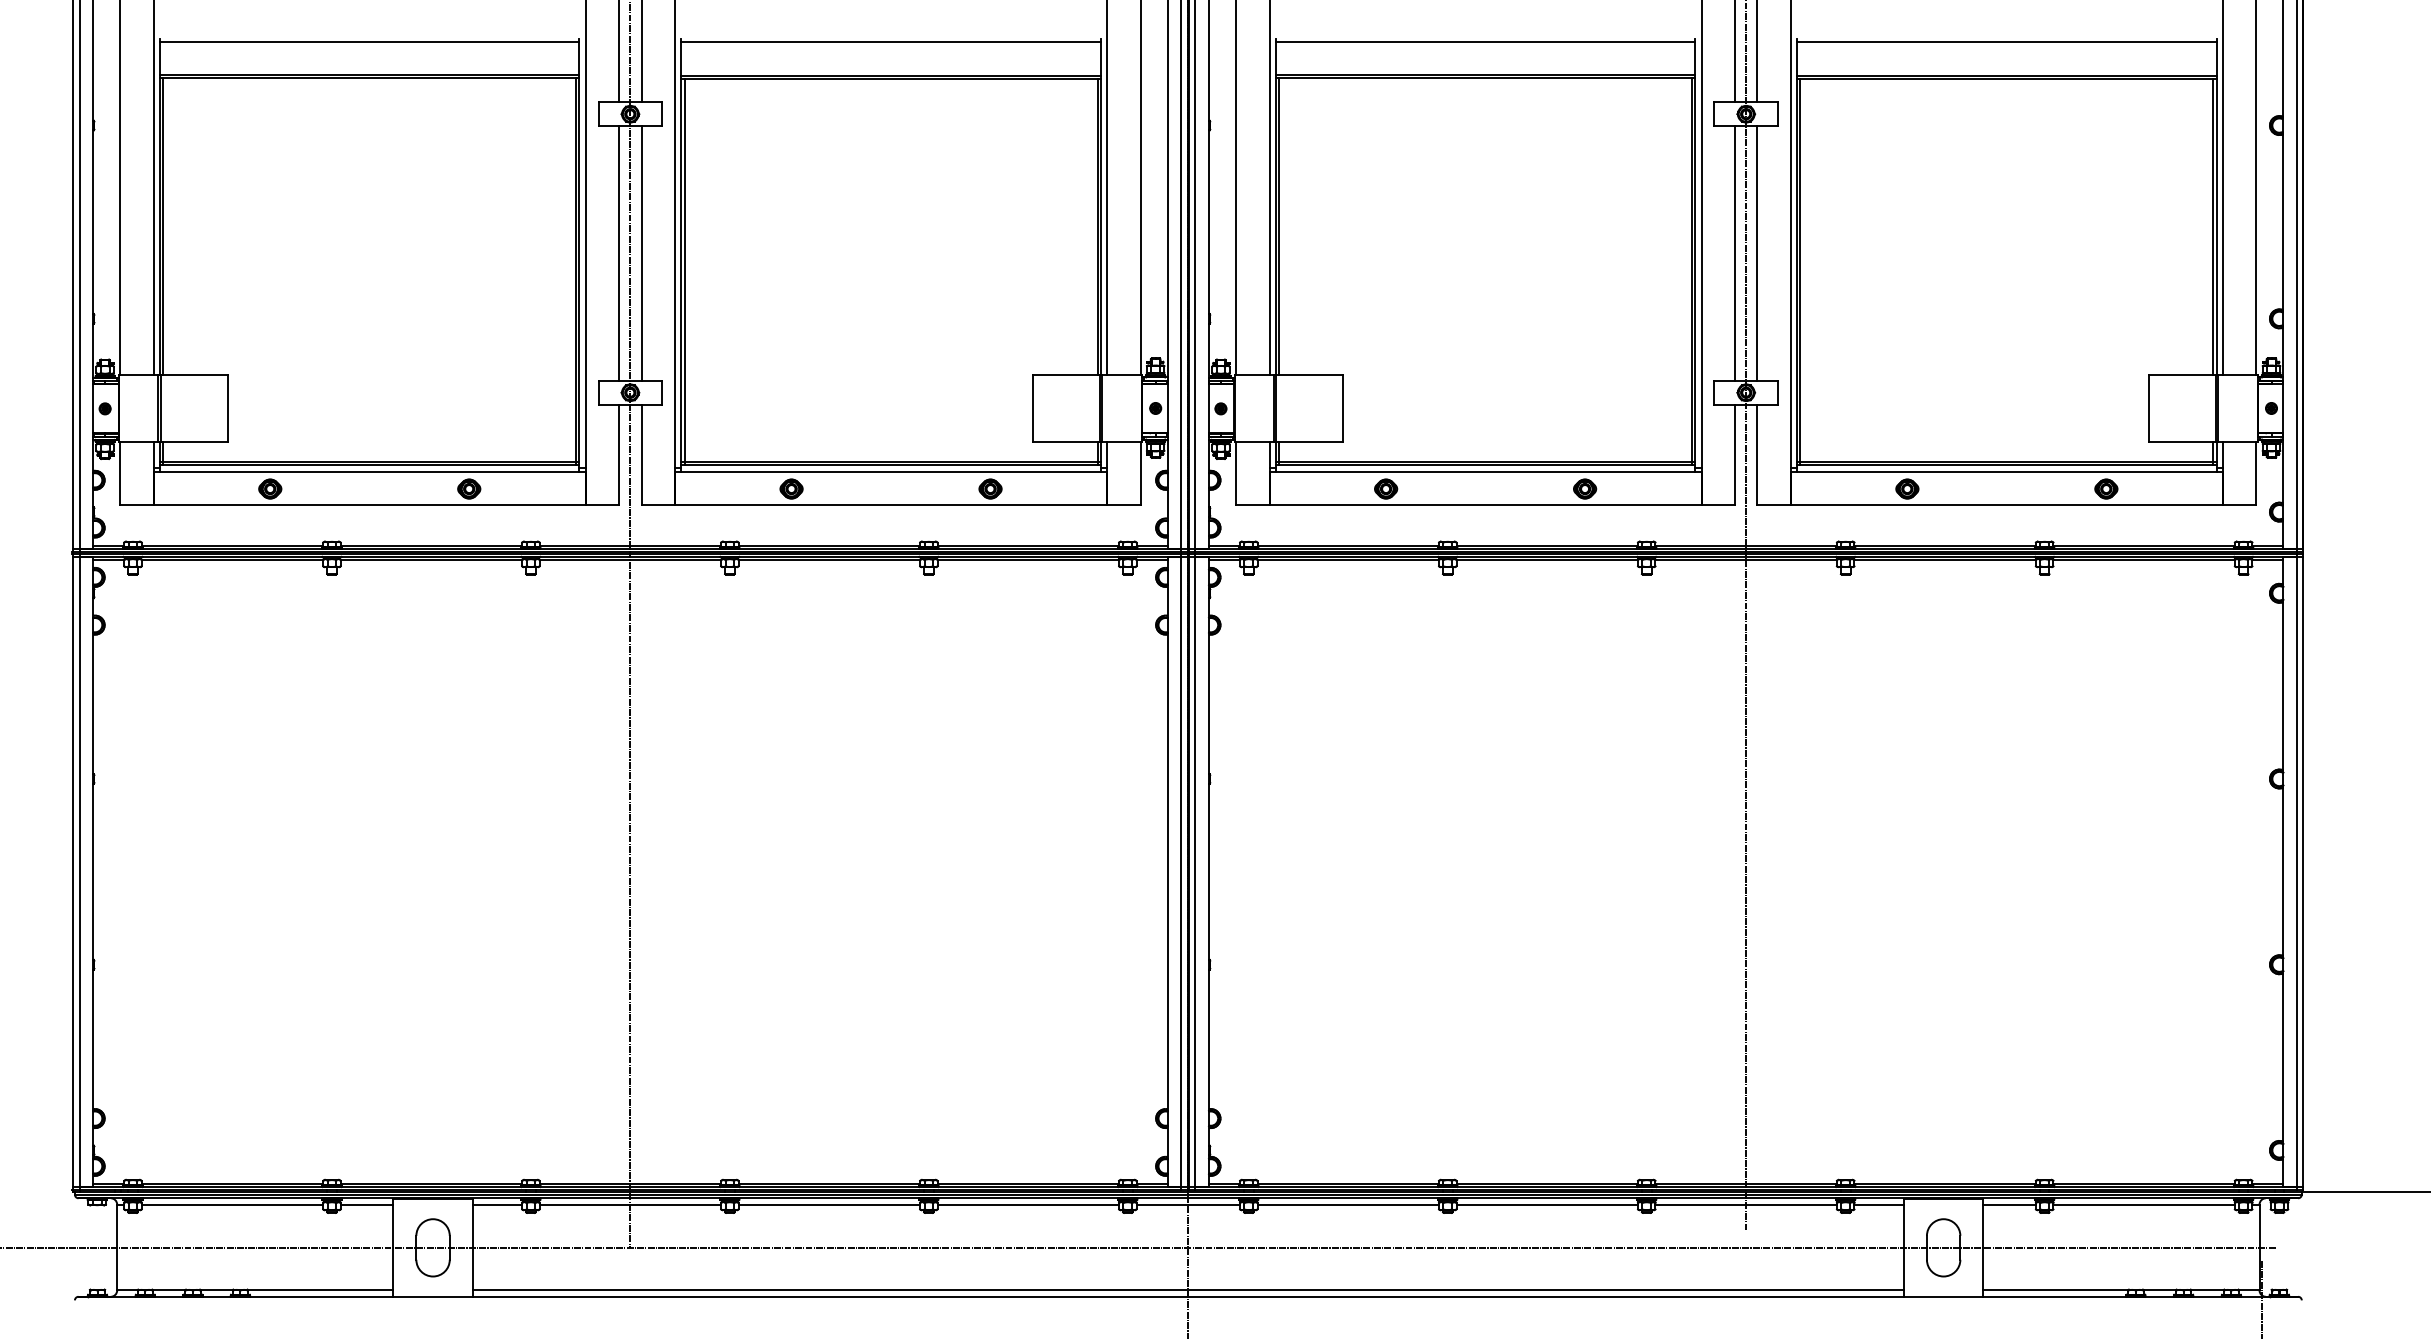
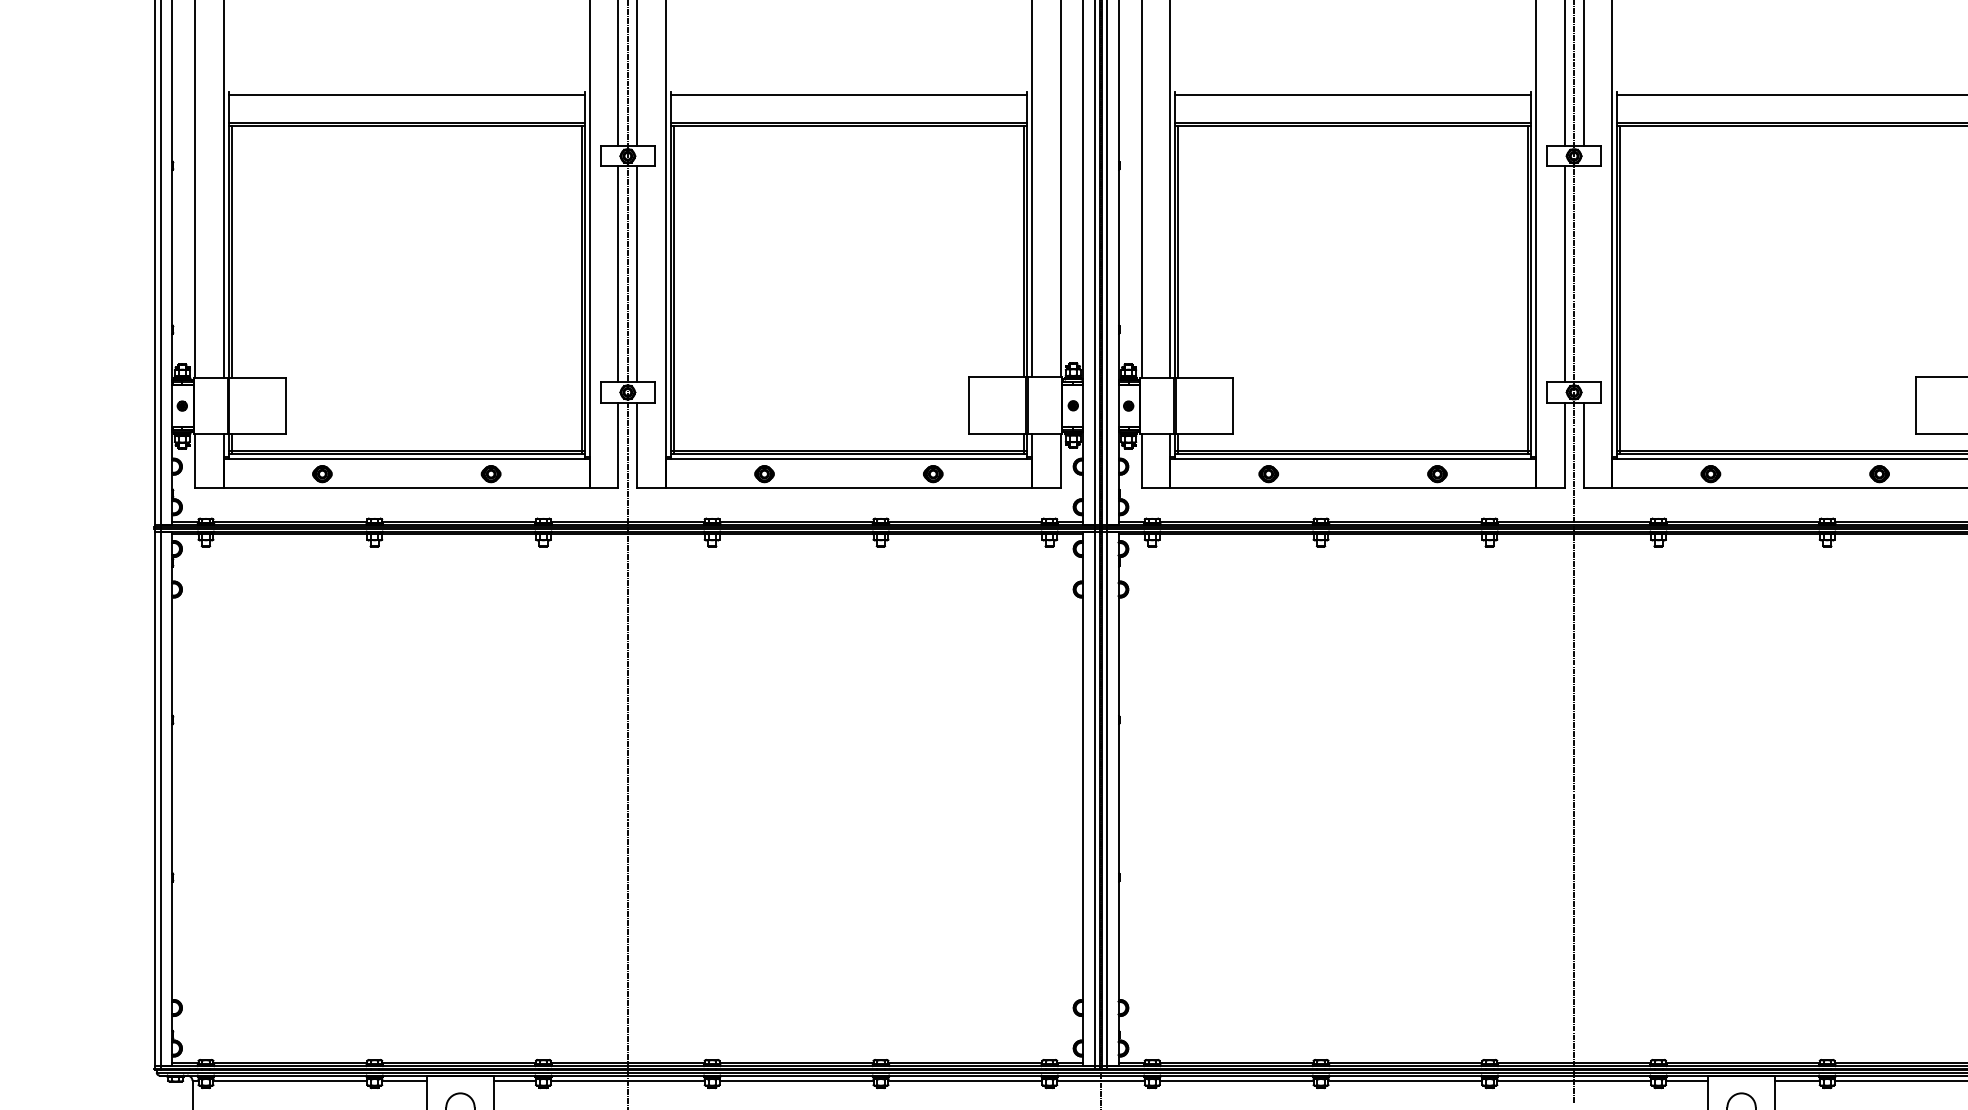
line: (1757, 253) -> (1583, 274), removed

